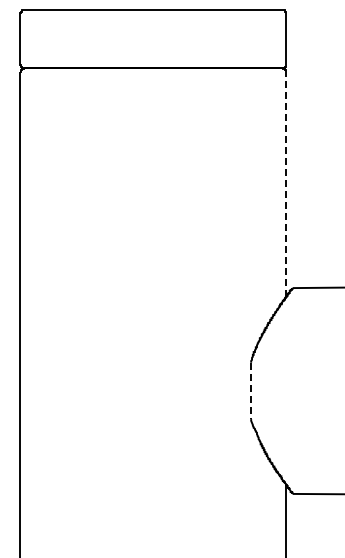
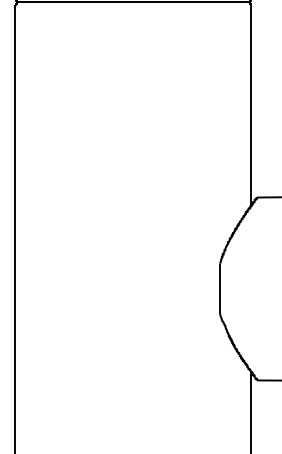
line: (286, 184) -> (251, 105), dashed -> solid
line: (251, 391) -> (220, 289), dashed -> solid

